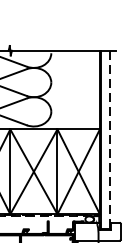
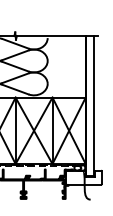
line: (109, 139) -> (93, 105), dashed -> solid

